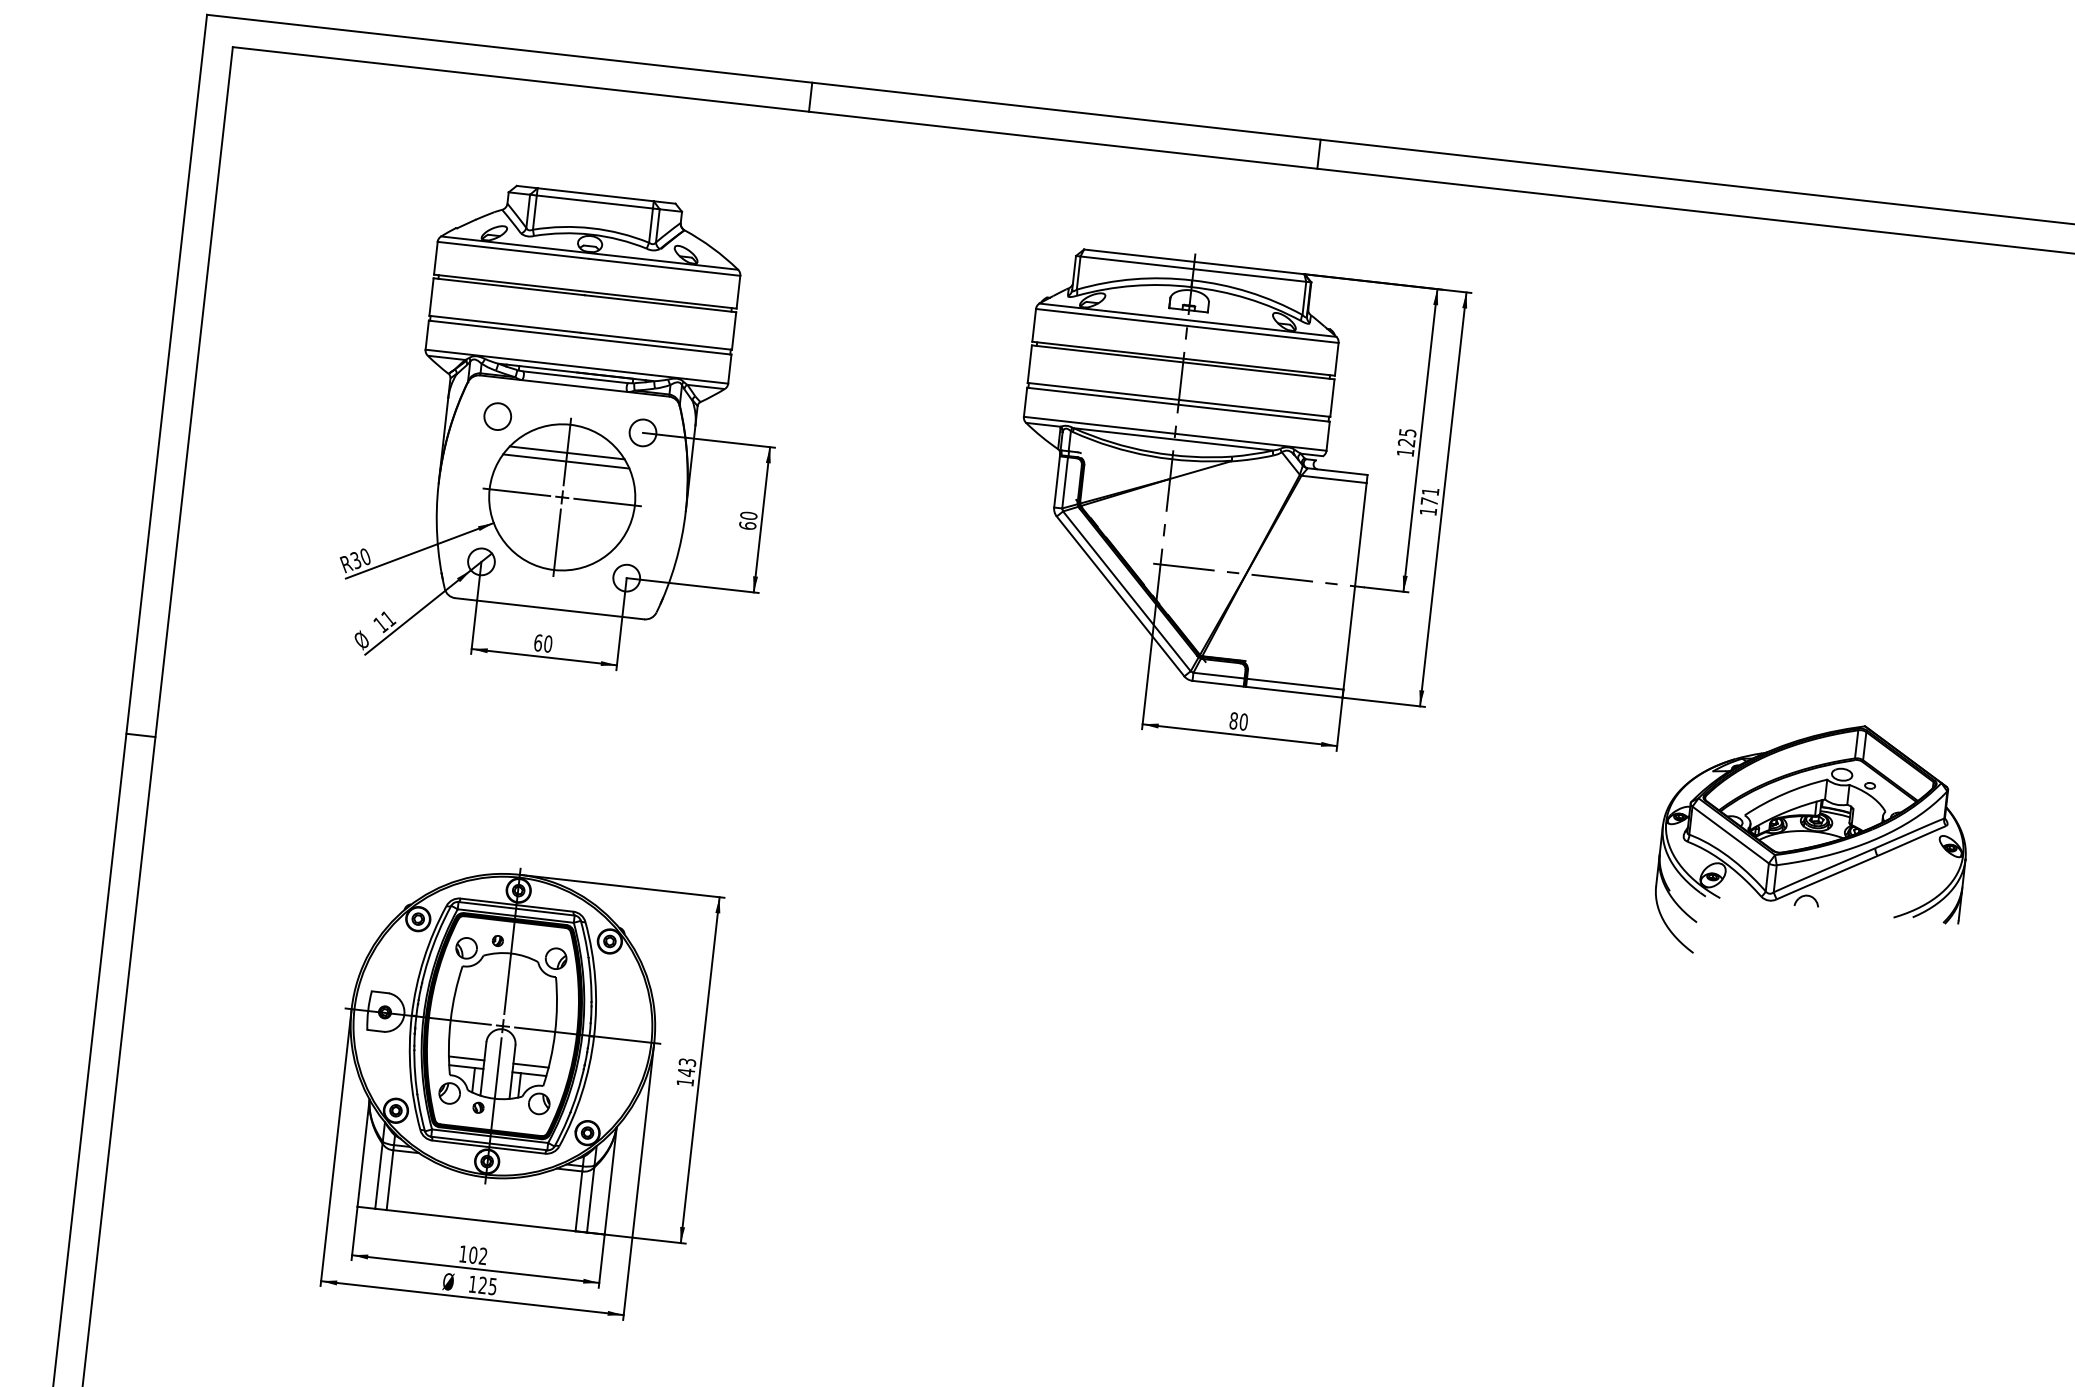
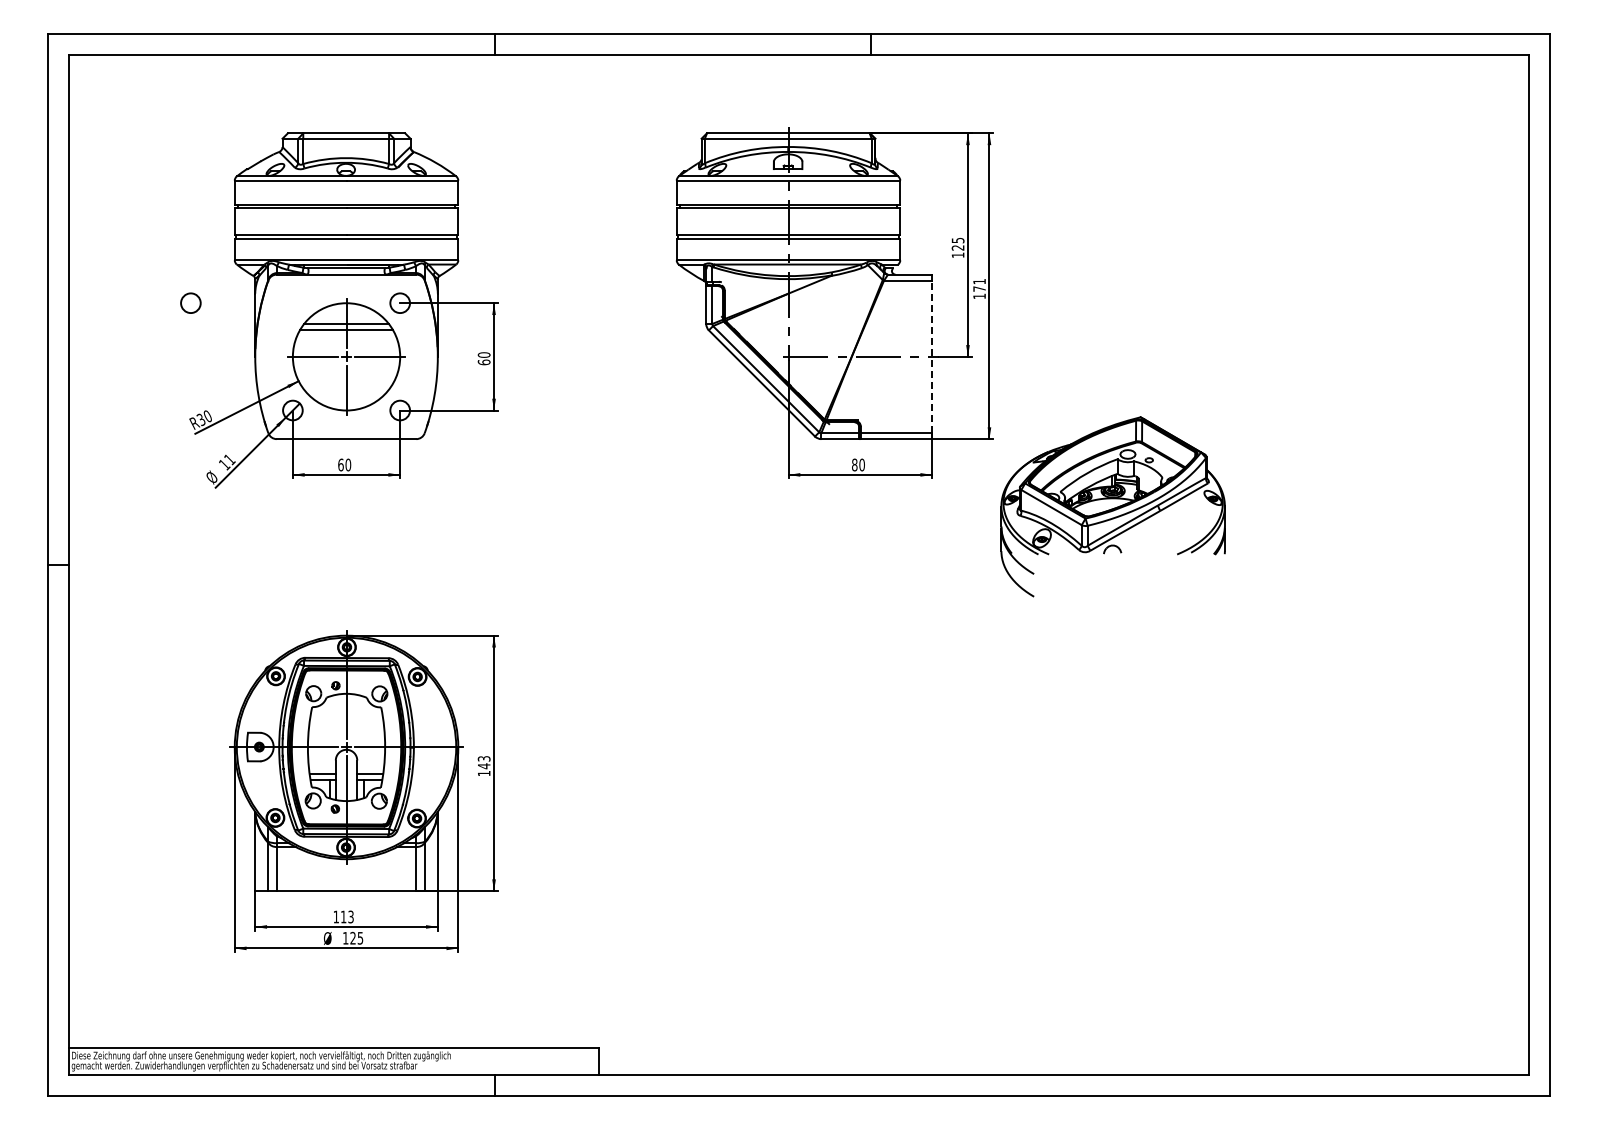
circle: (497, 415) -> (190, 302), moved
line: (1355, 585) -> (932, 356), solid -> dashed
part: (1813, 842) -> (1112, 506), moved
text: (477, 1254) -> (346, 916), 102 -> 113

